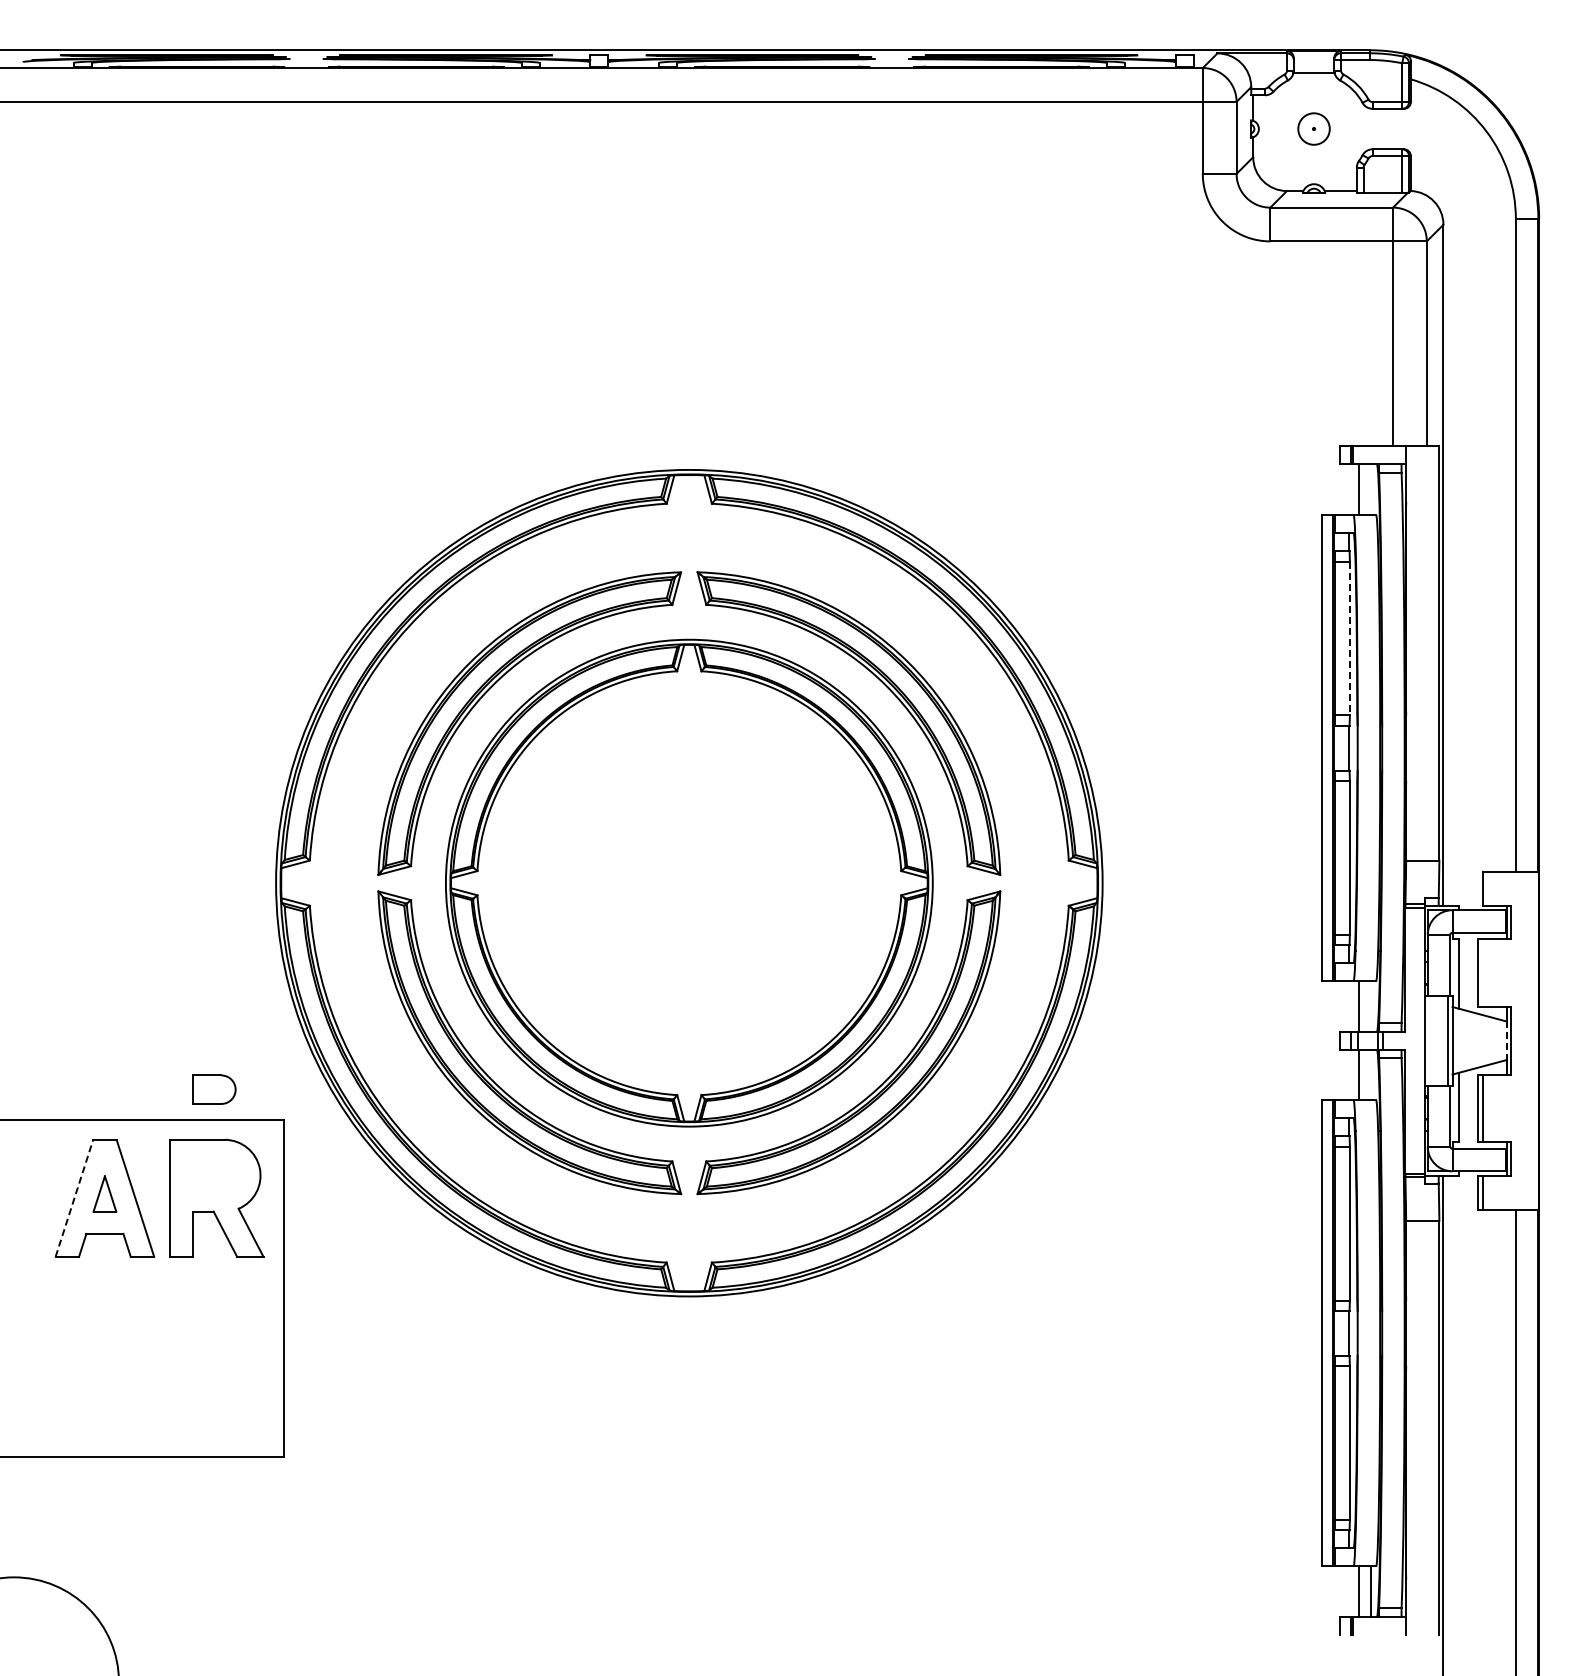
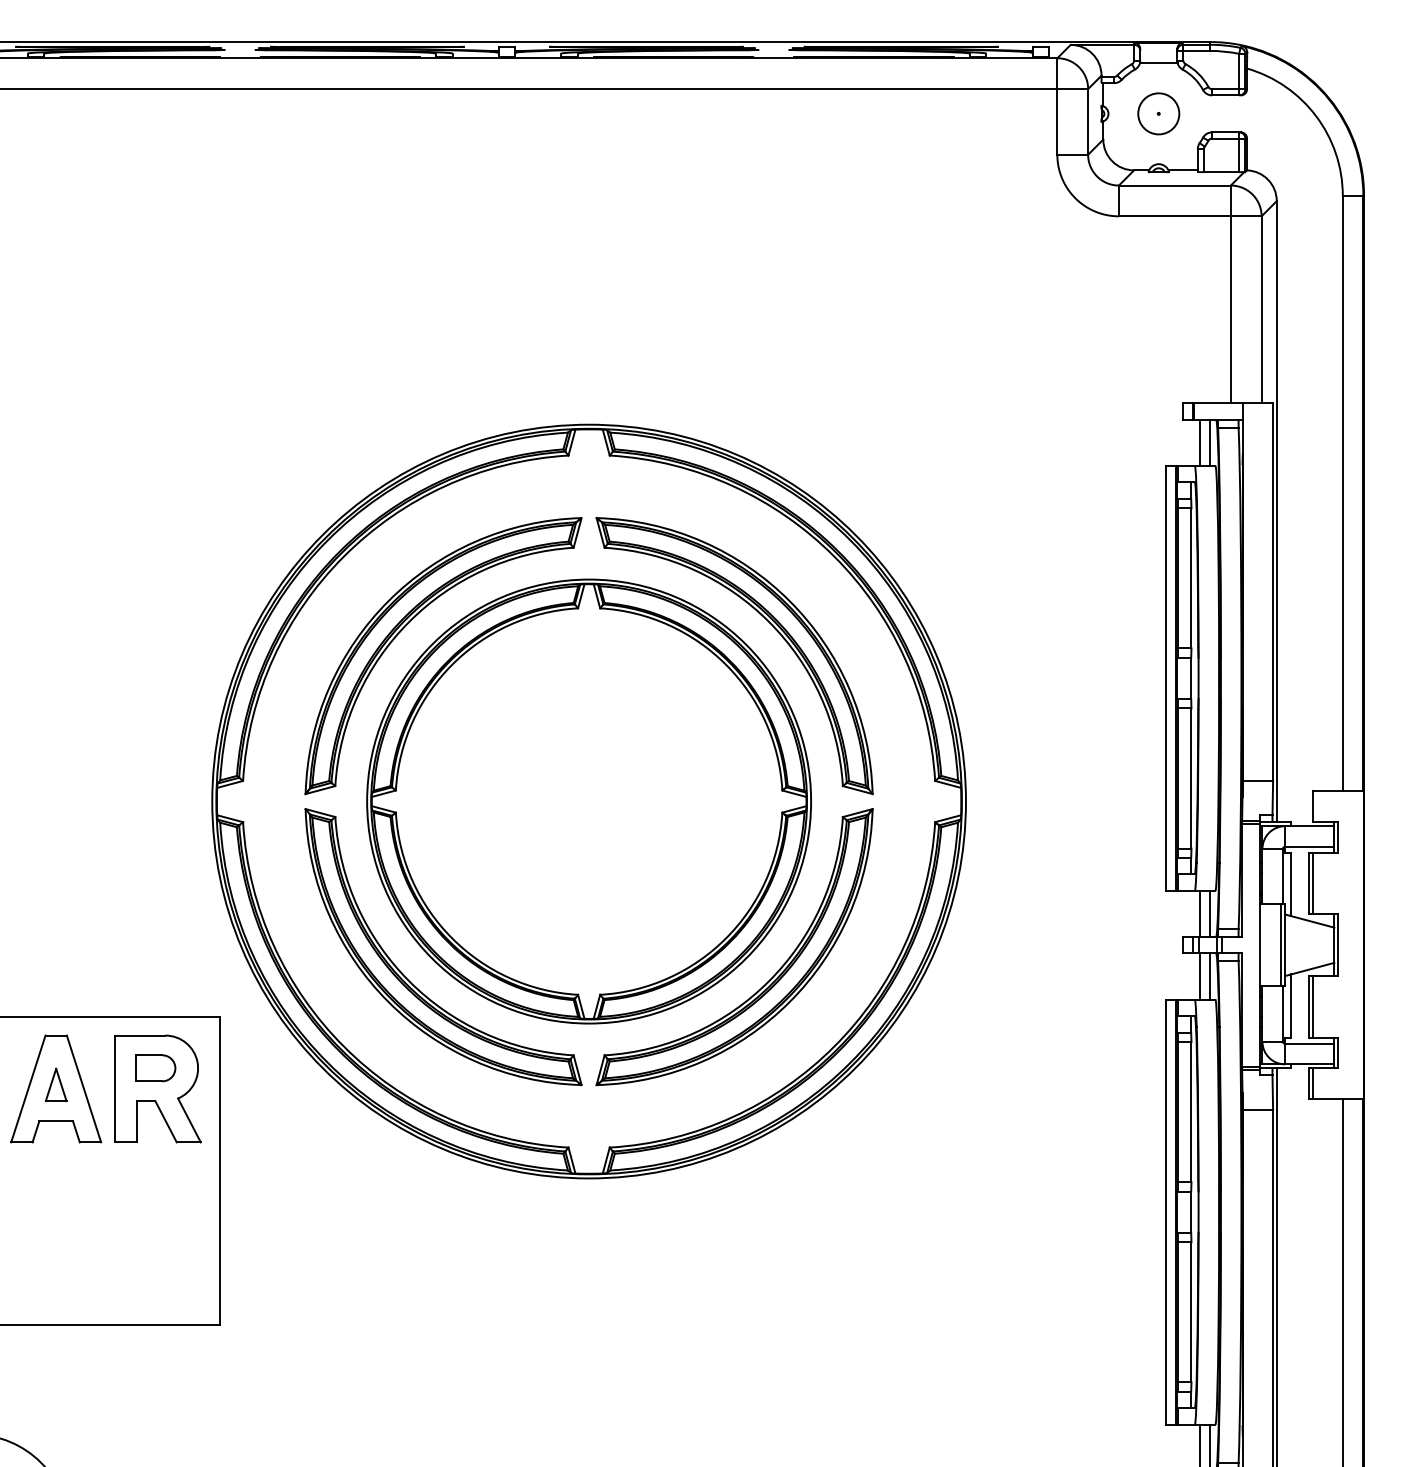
circle: (1313, 128) -> (1158, 113), size x1.43
line: (1370, 489) -> (1210, 442), added
line: (1349, 638) -> (1191, 578), dashed -> solid
line: (1482, 973) -> (1312, 883), added
line: (1370, 1006) -> (1210, 914), added
line: (1506, 1041) -> (1334, 945), dashed -> solid
line: (1370, 1074) -> (1210, 976), added
part: (214, 1089) -> (156, 1068), moved
line: (74, 1197) -> (28, 1088), dashed -> solid

